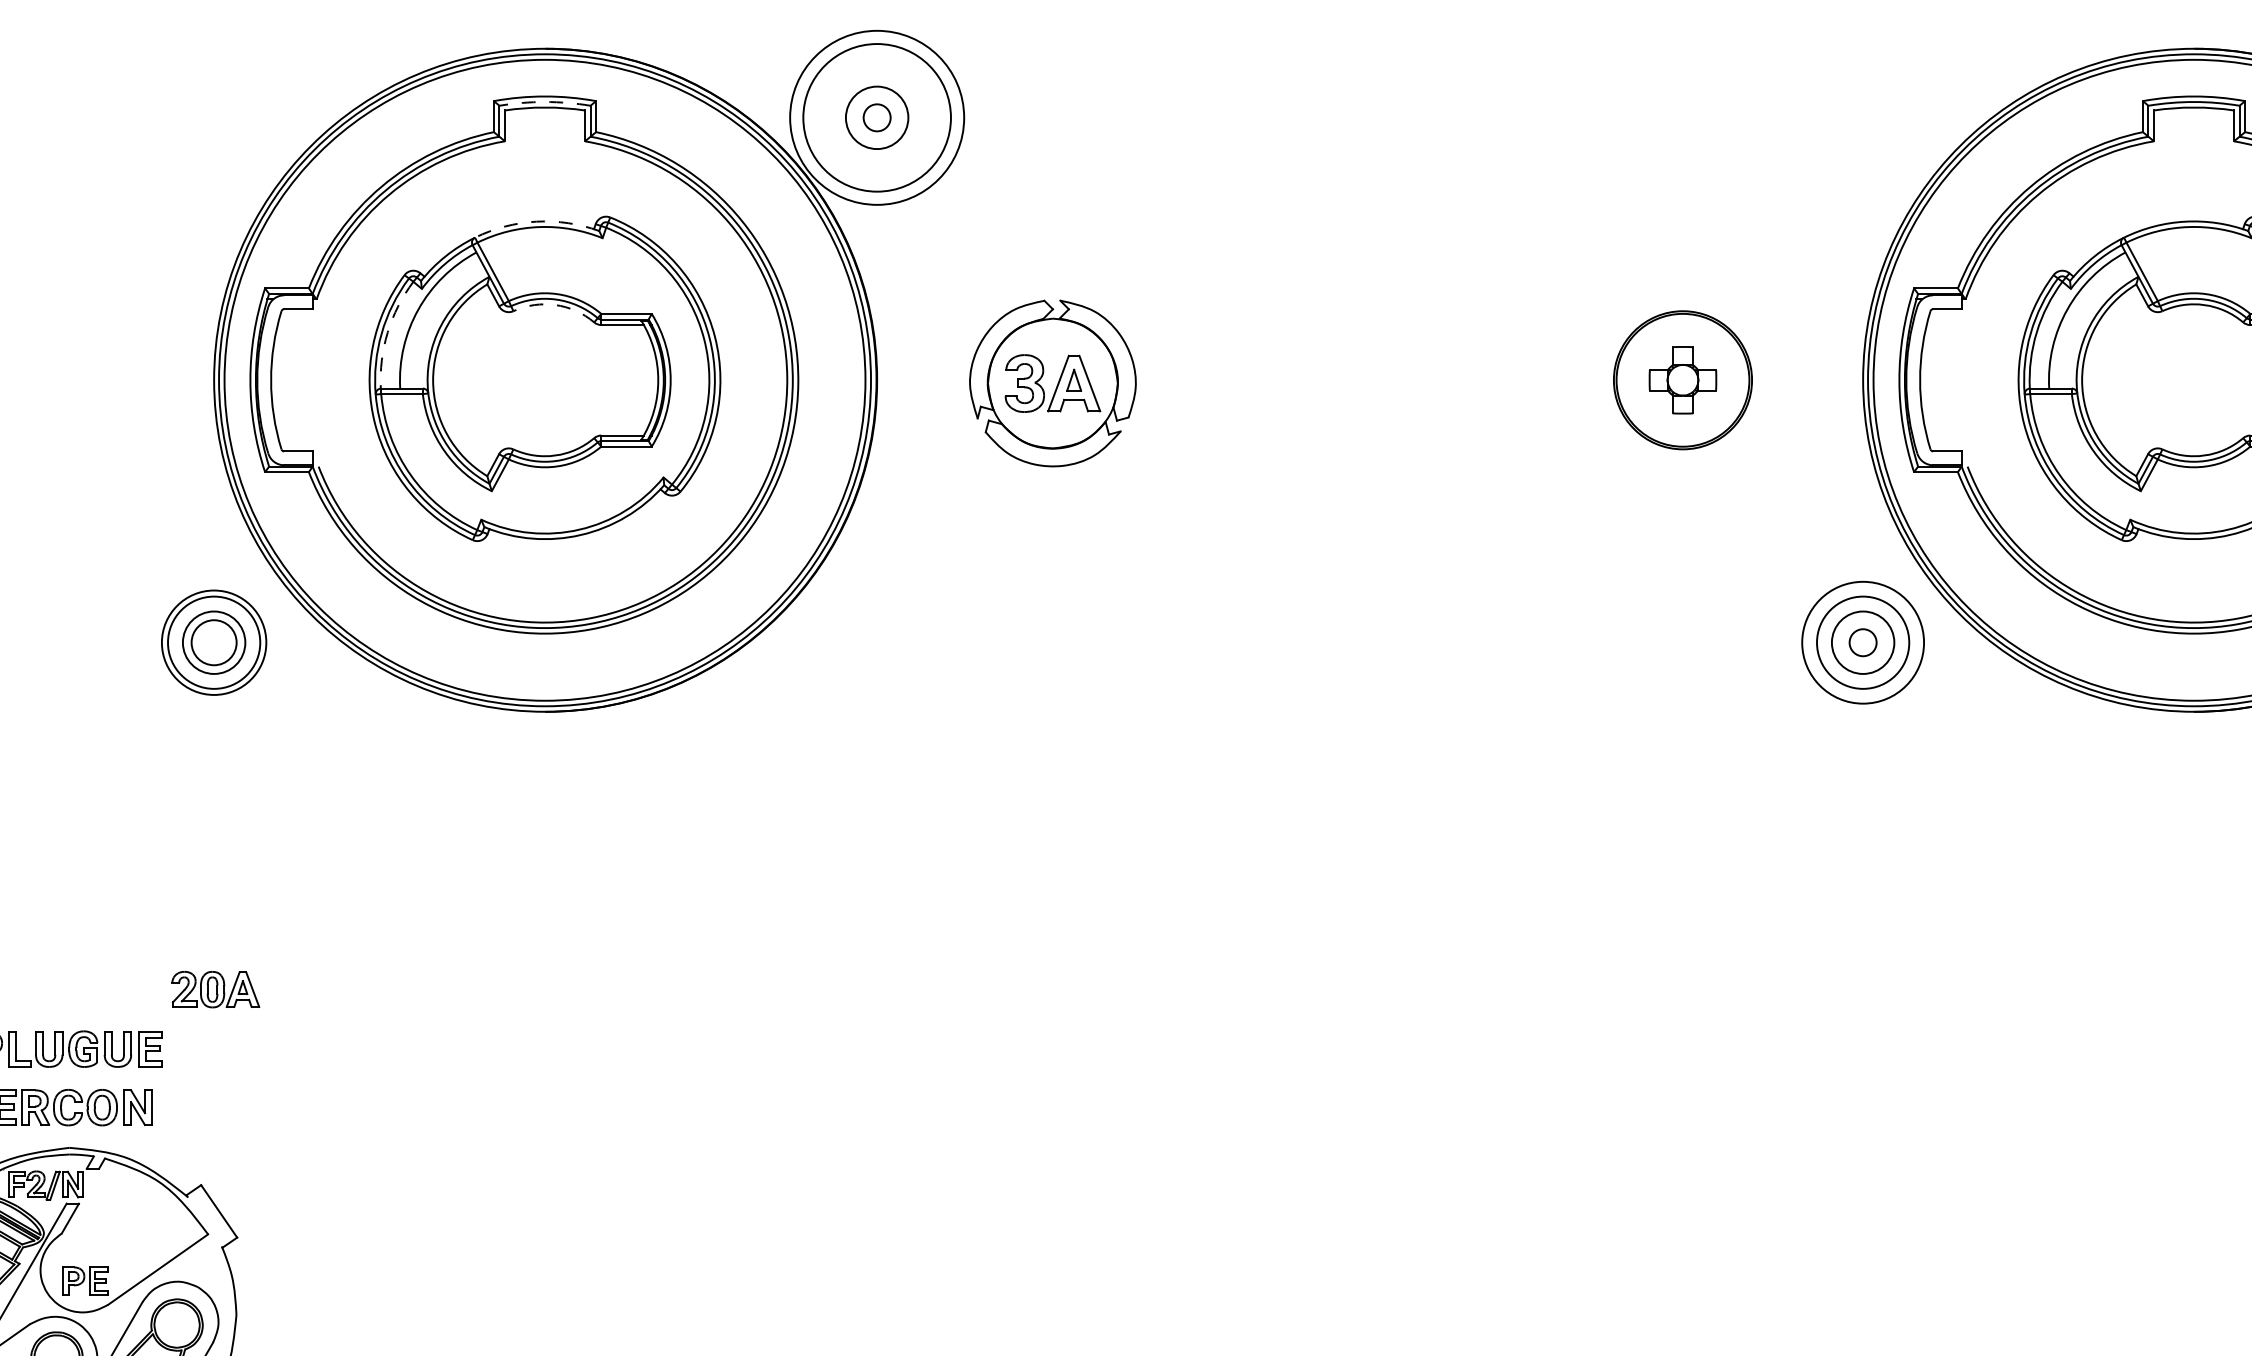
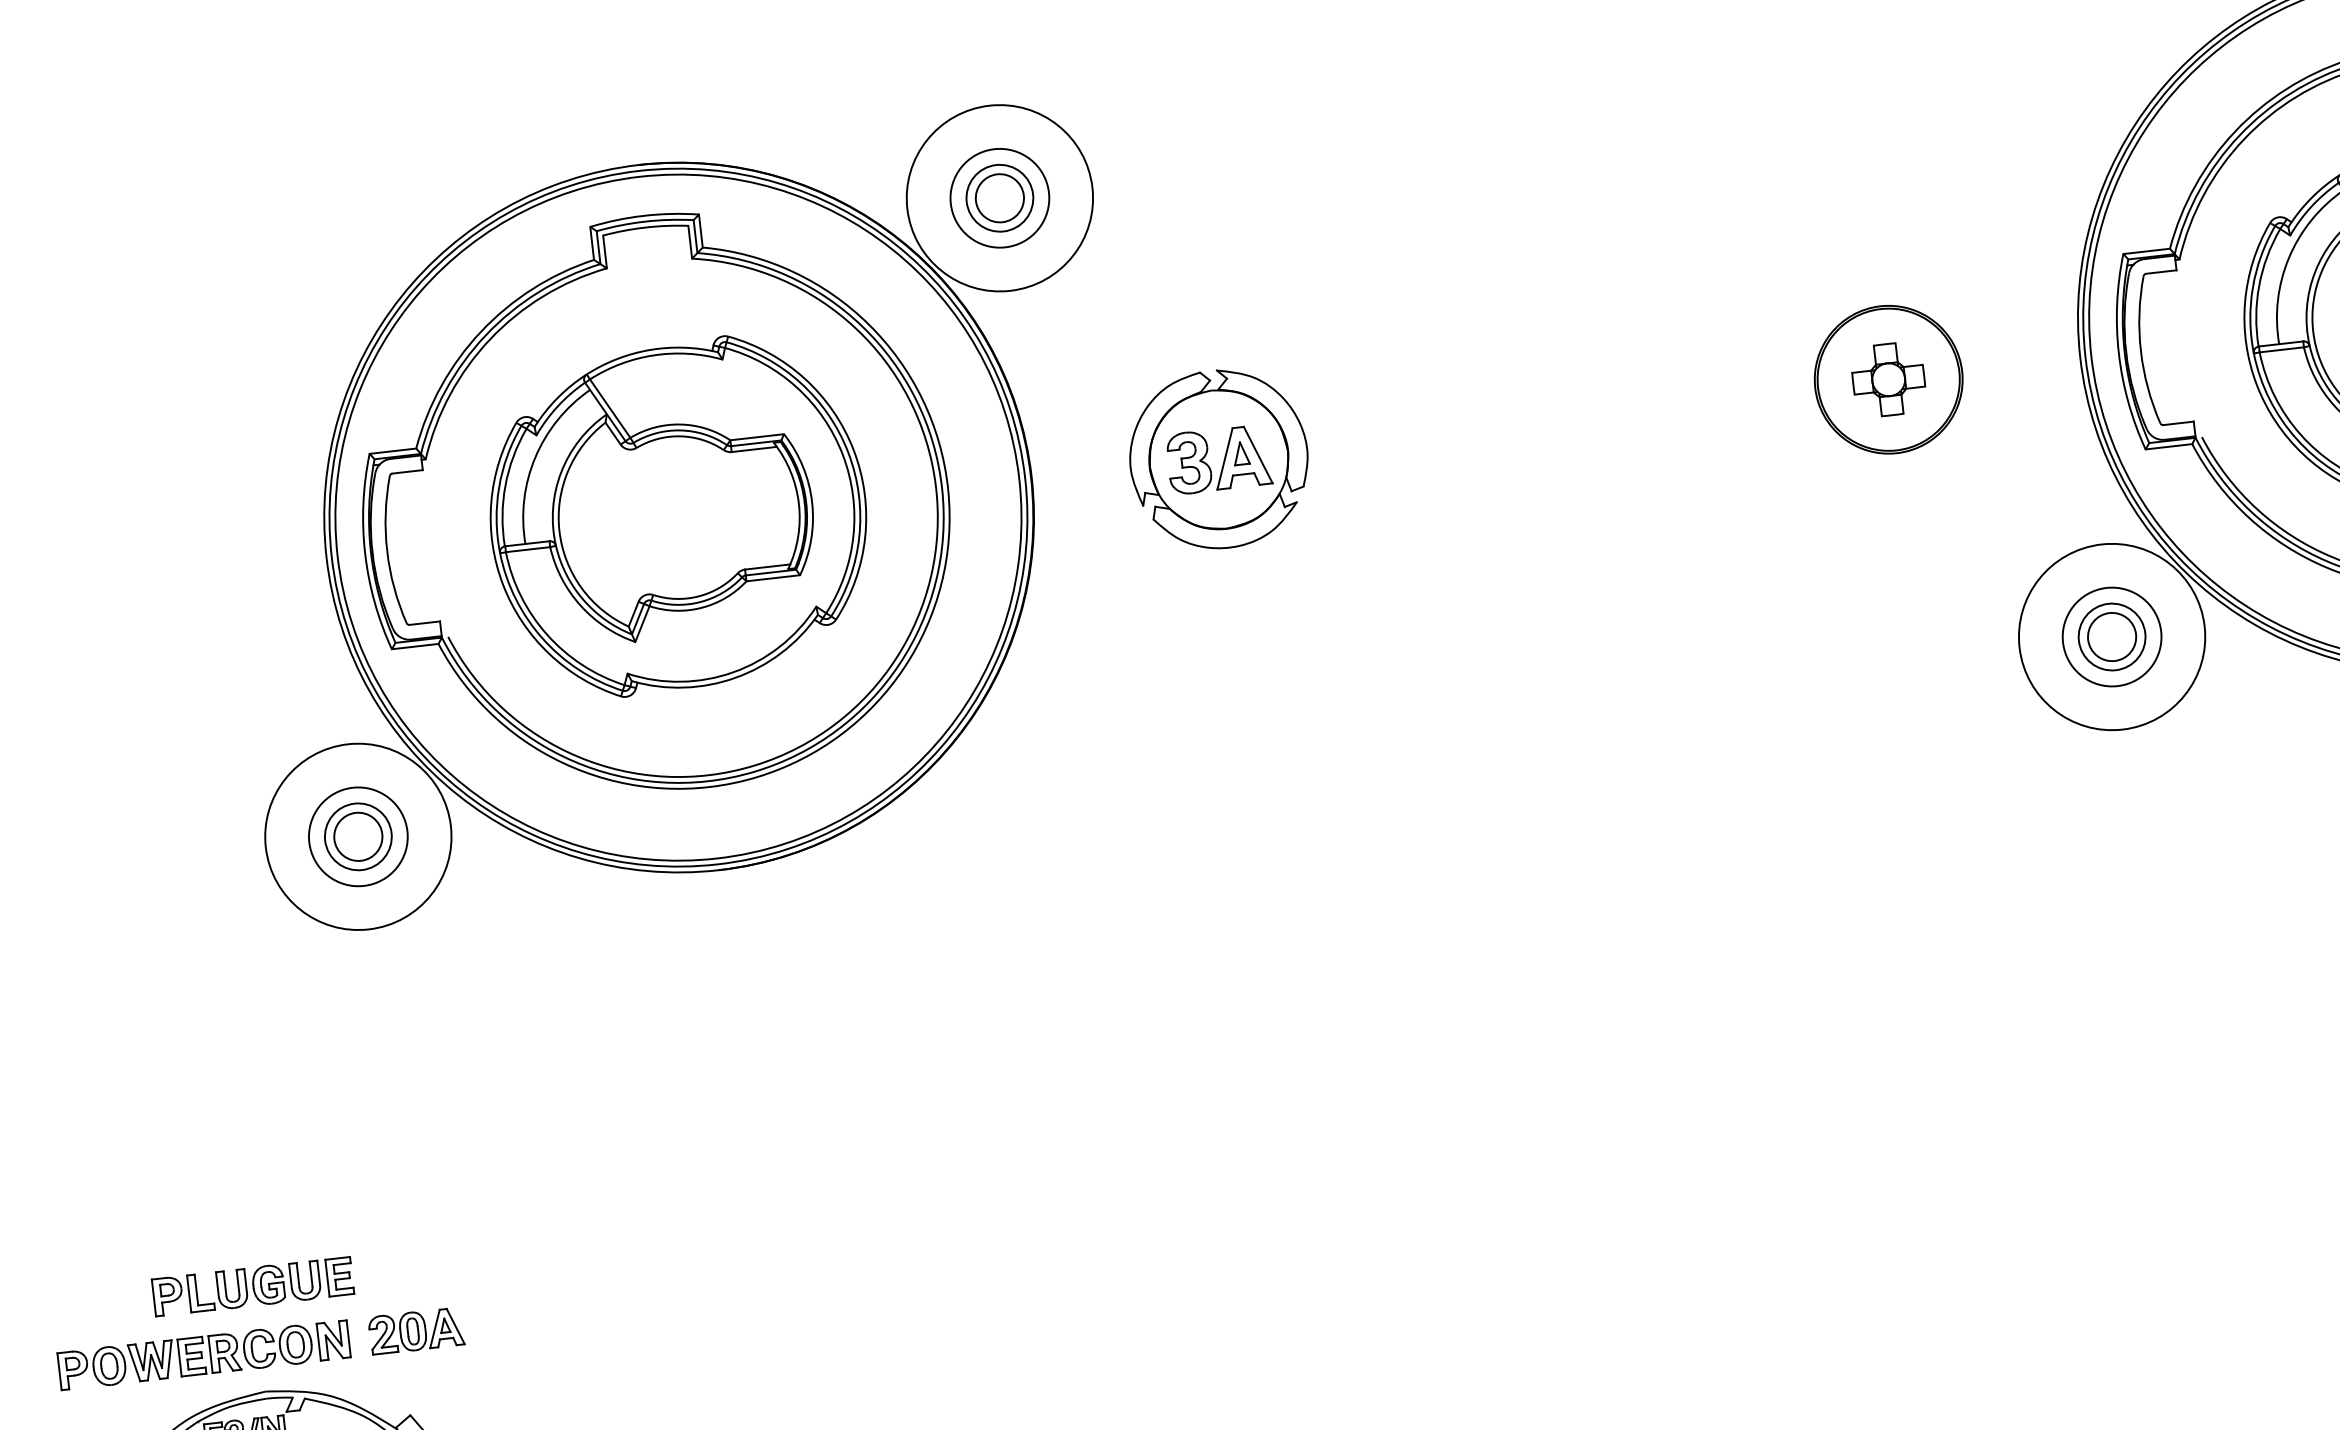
arc: (545, 102) -> (645, 222), dashed -> solid
circle: (876, 117) -> (999, 197), size x1.67
circle: (877, 117) -> (1000, 197), size x0.62
arc: (536, 221) -> (650, 349), dashed -> solid
arc: (555, 305) -> (680, 436), dashed -> solid
arc: (387, 332) -> (505, 485), dashed -> solid
circle: (214, 642) -> (358, 836), size x1.67
circle: (1862, 642) -> (2111, 636), size x1.67
circle: (1863, 642) -> (2112, 636), size x1.43
part: (215, 989) -> (416, 1330), moved

